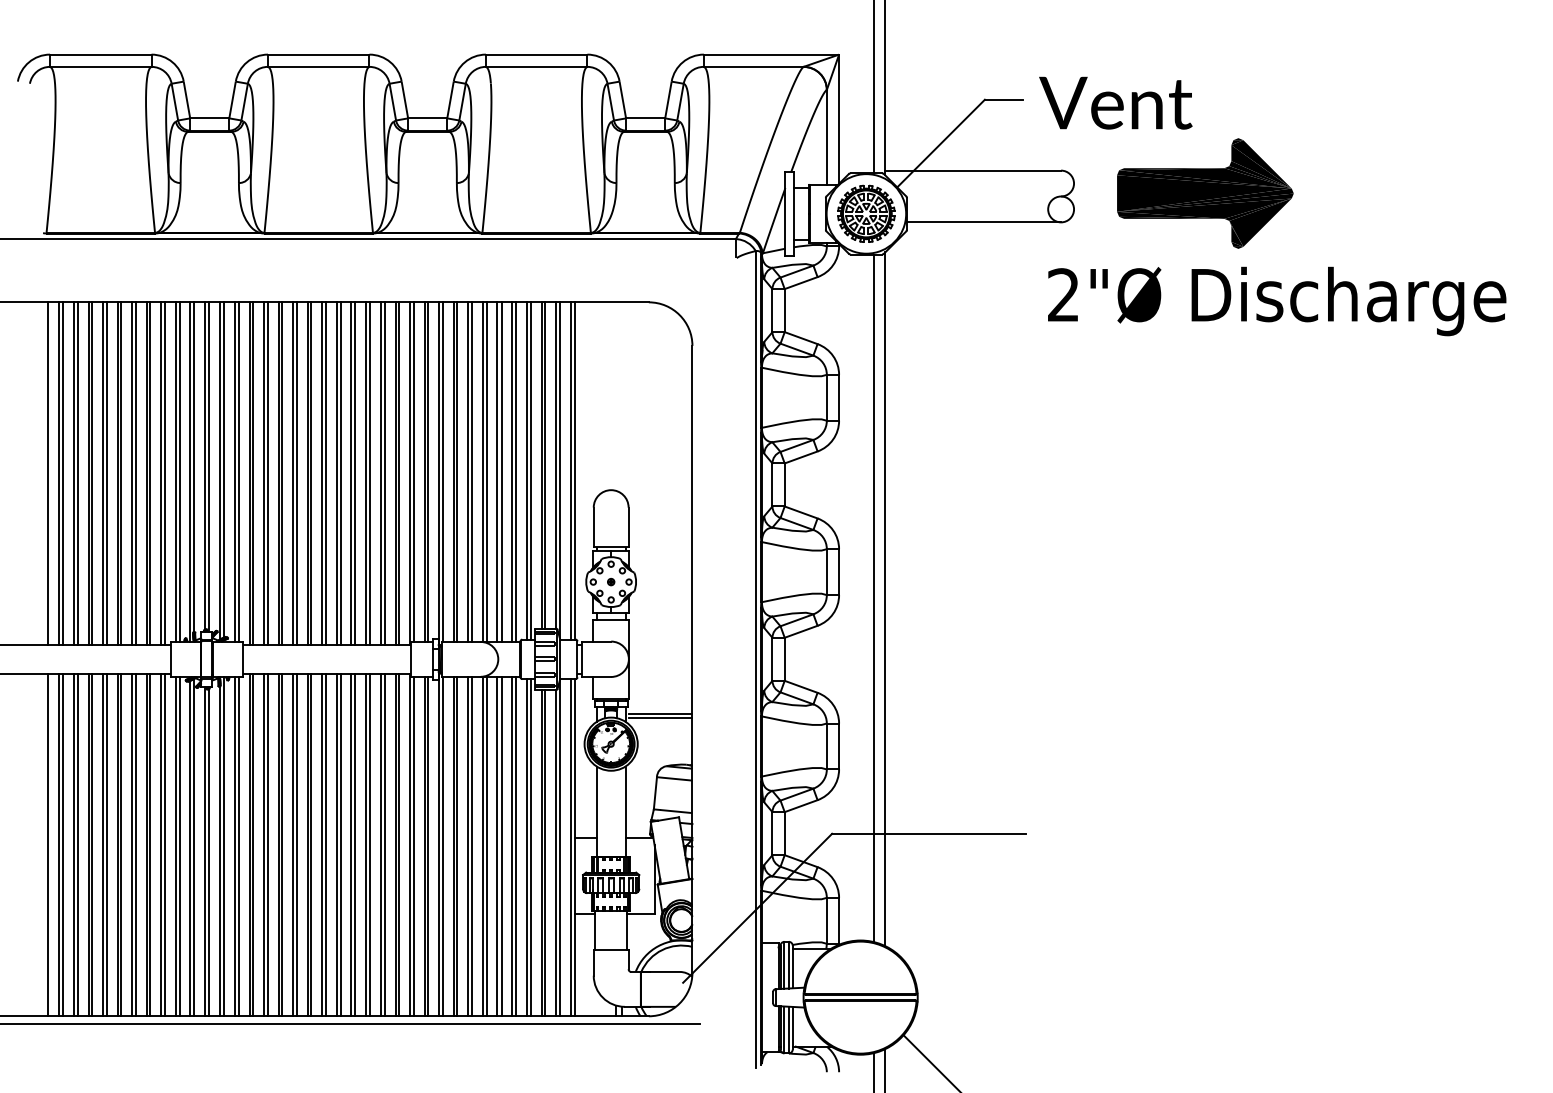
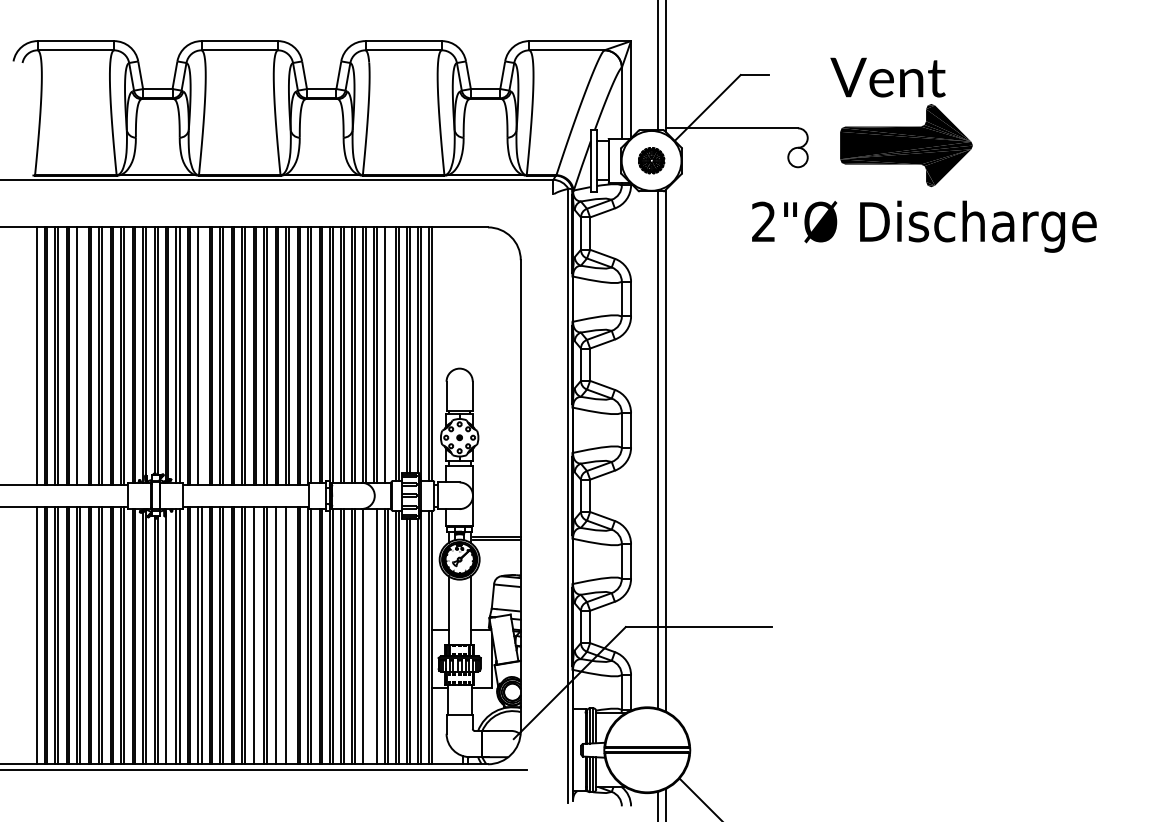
text: (1115, 102) -> (887, 77), moved
part: (866, 213) -> (651, 160), size x0.6
line: (984, 222) -> (740, 167), removed
text: (1277, 301) -> (924, 226), moved
line: (515, 471) -> (387, 354), removed
line: (106, 473) -> (80, 356), removed
line: (267, 473) -> (201, 356), removed
line: (340, 844) -> (256, 635), removed
line: (369, 844) -> (277, 635), removed
line: (384, 844) -> (289, 635), removed
line: (223, 846) -> (168, 636), removed
line: (486, 846) -> (365, 636), removed
line: (497, 846) -> (374, 636), removed

